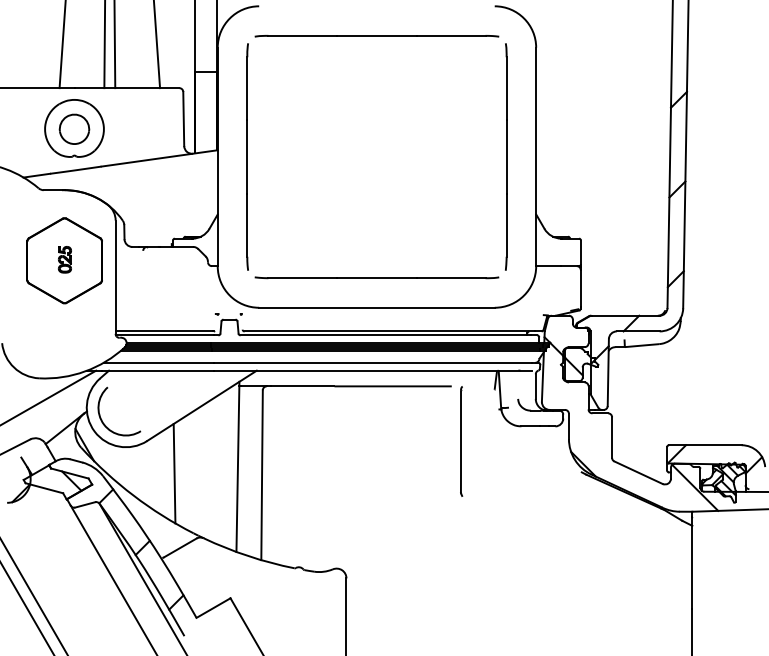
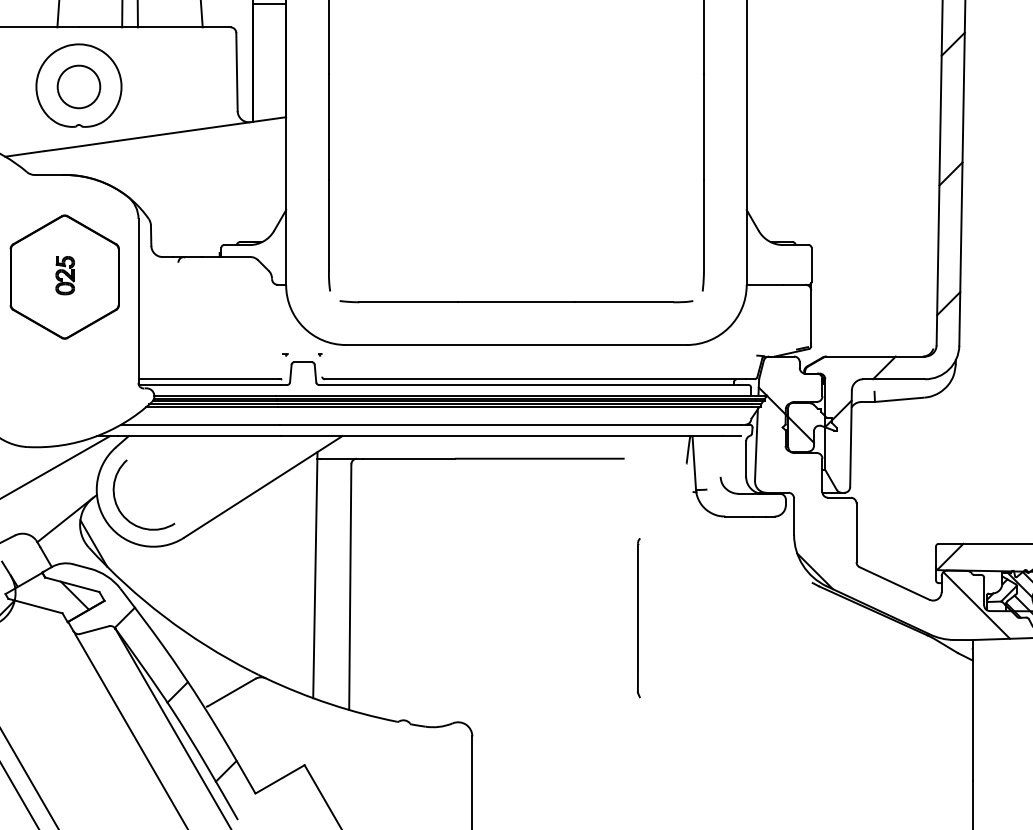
part: (461, 441) -> (638, 617), moved
line: (174, 473) -> (223, 584), removed

